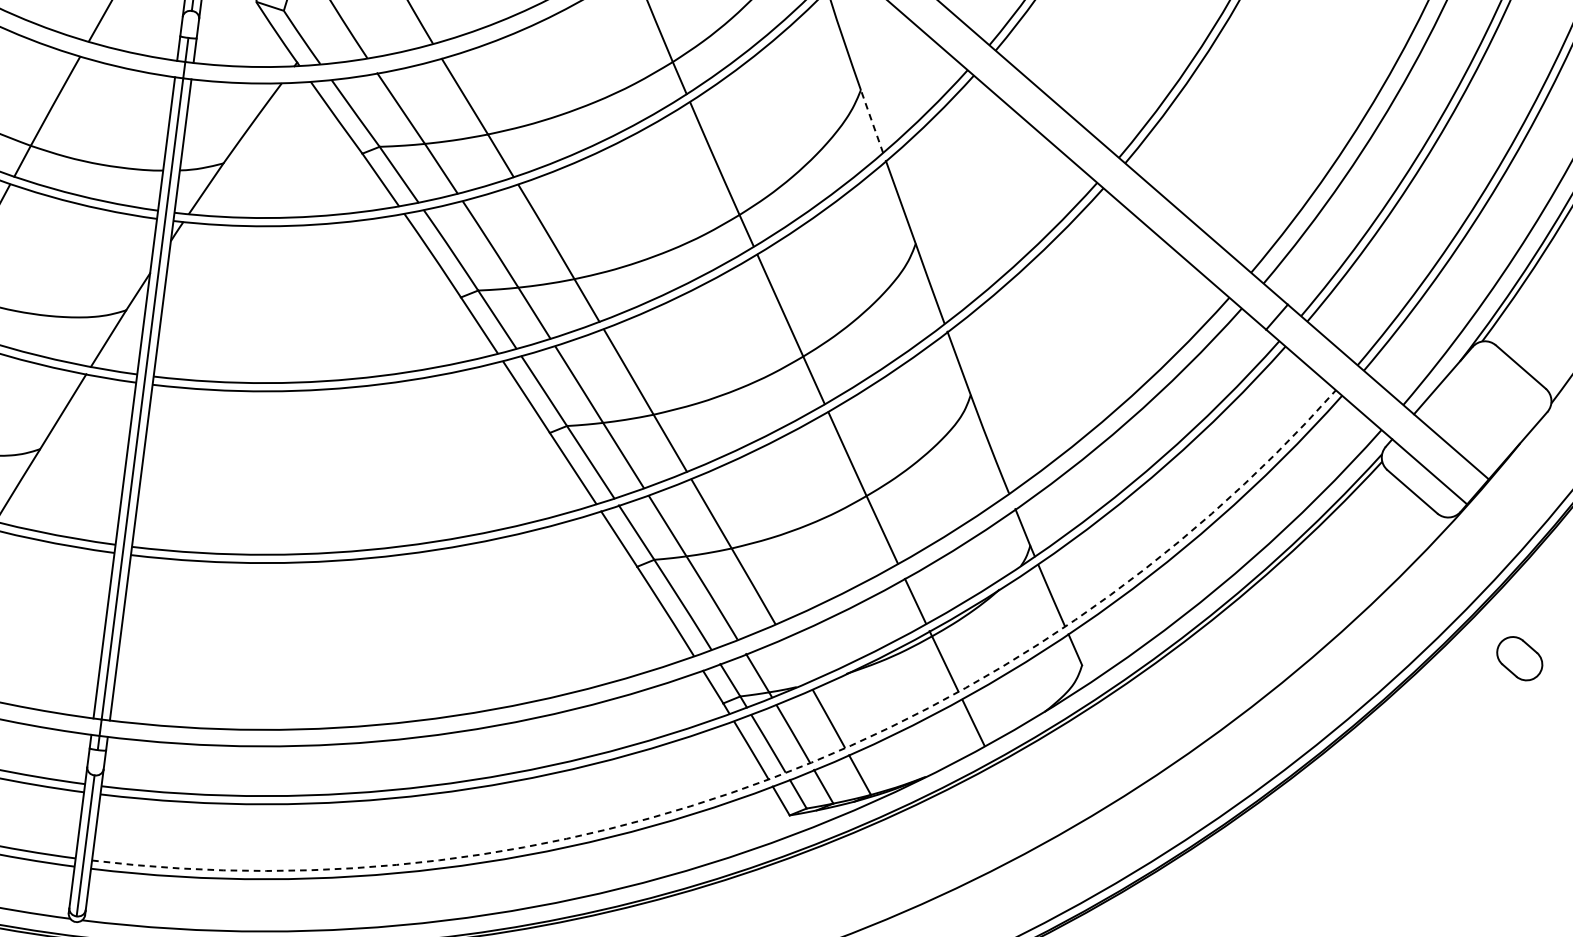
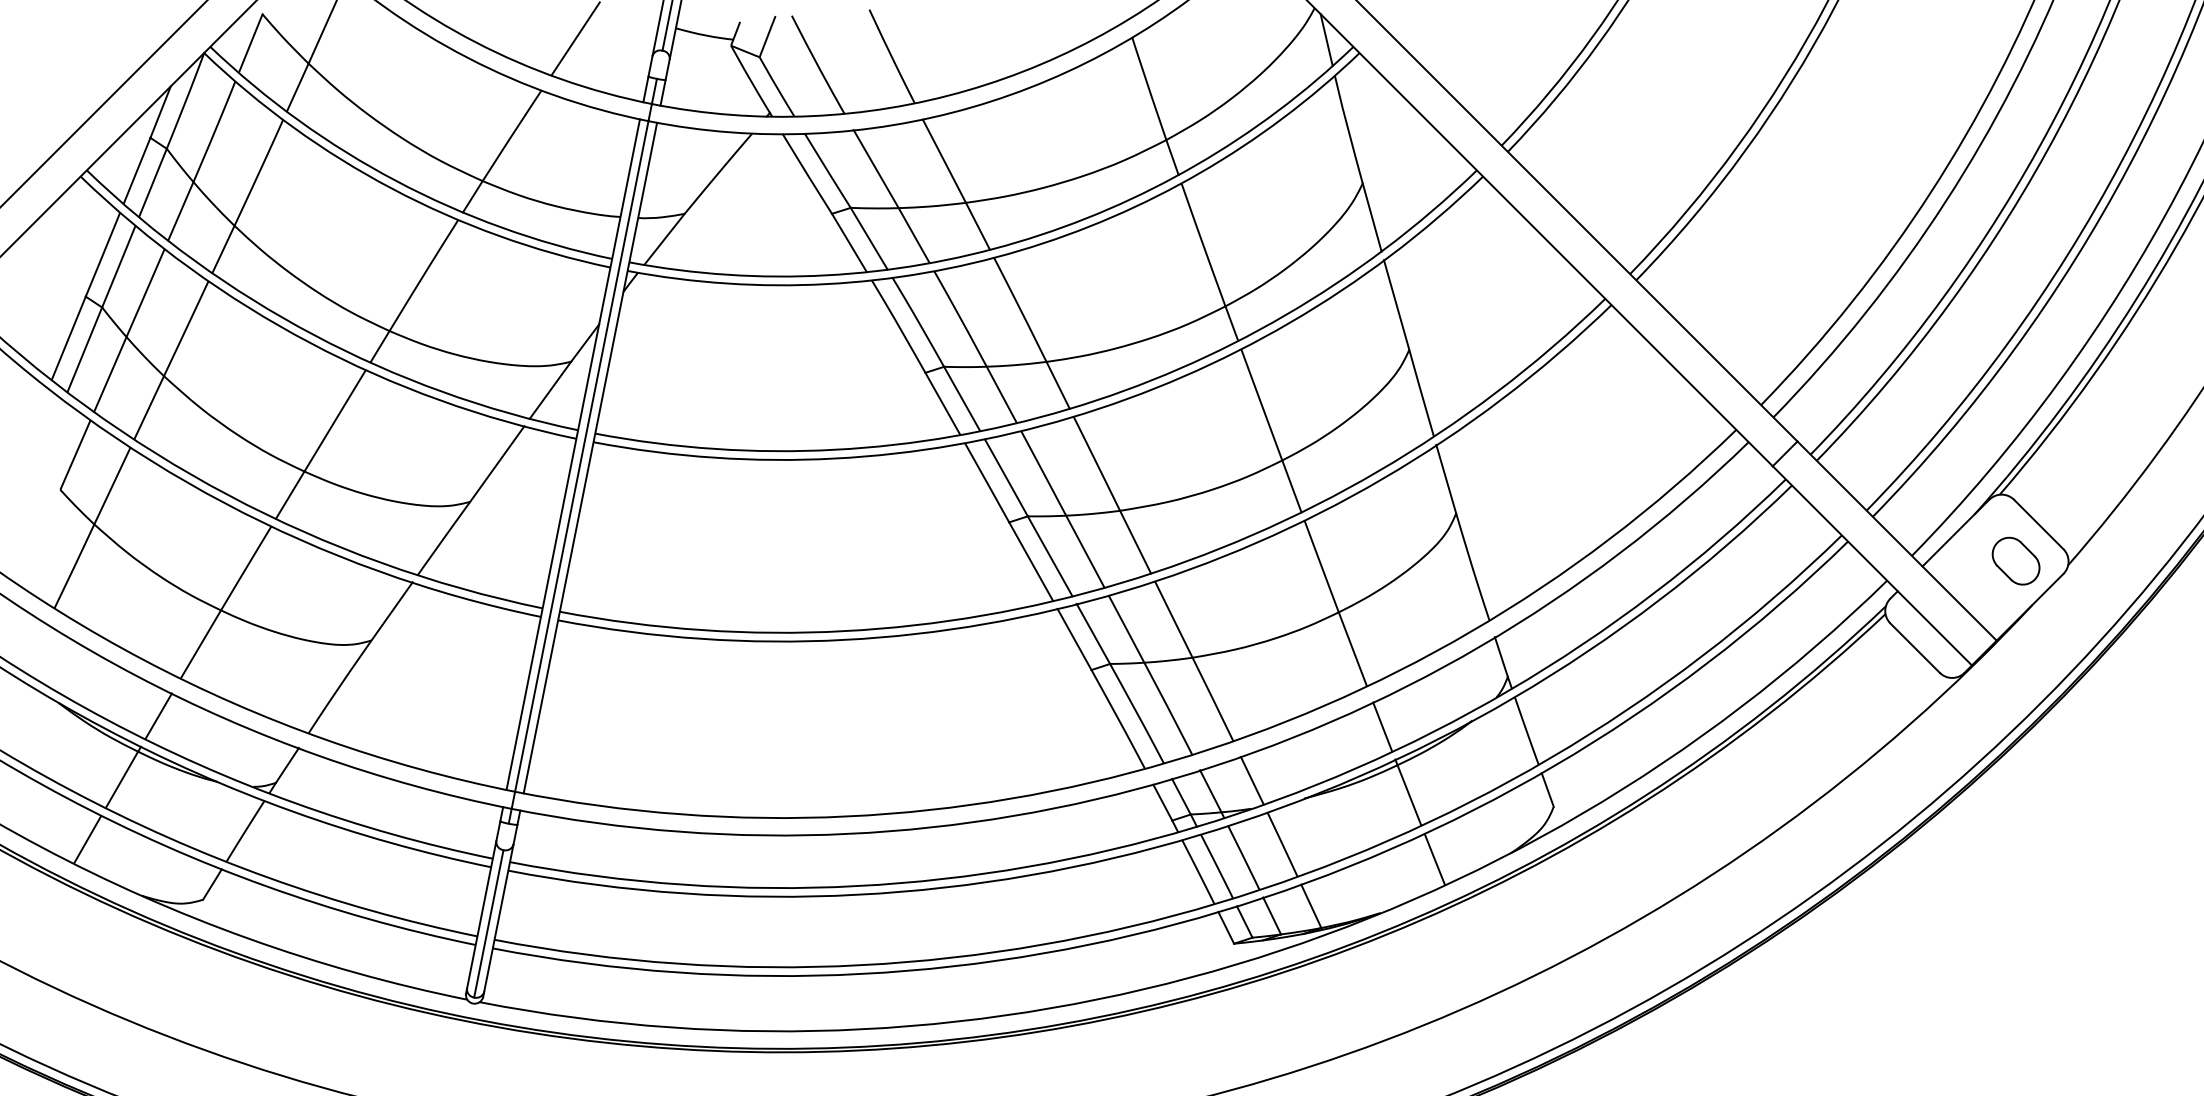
line: (872, 121) -> (1372, 217), dashed -> solid
part: (1519, 658) -> (2015, 560), moved
line: (795, 660) -> (1251, 780), added
arc: (771, 778) -> (1217, 903), dashed -> solid

